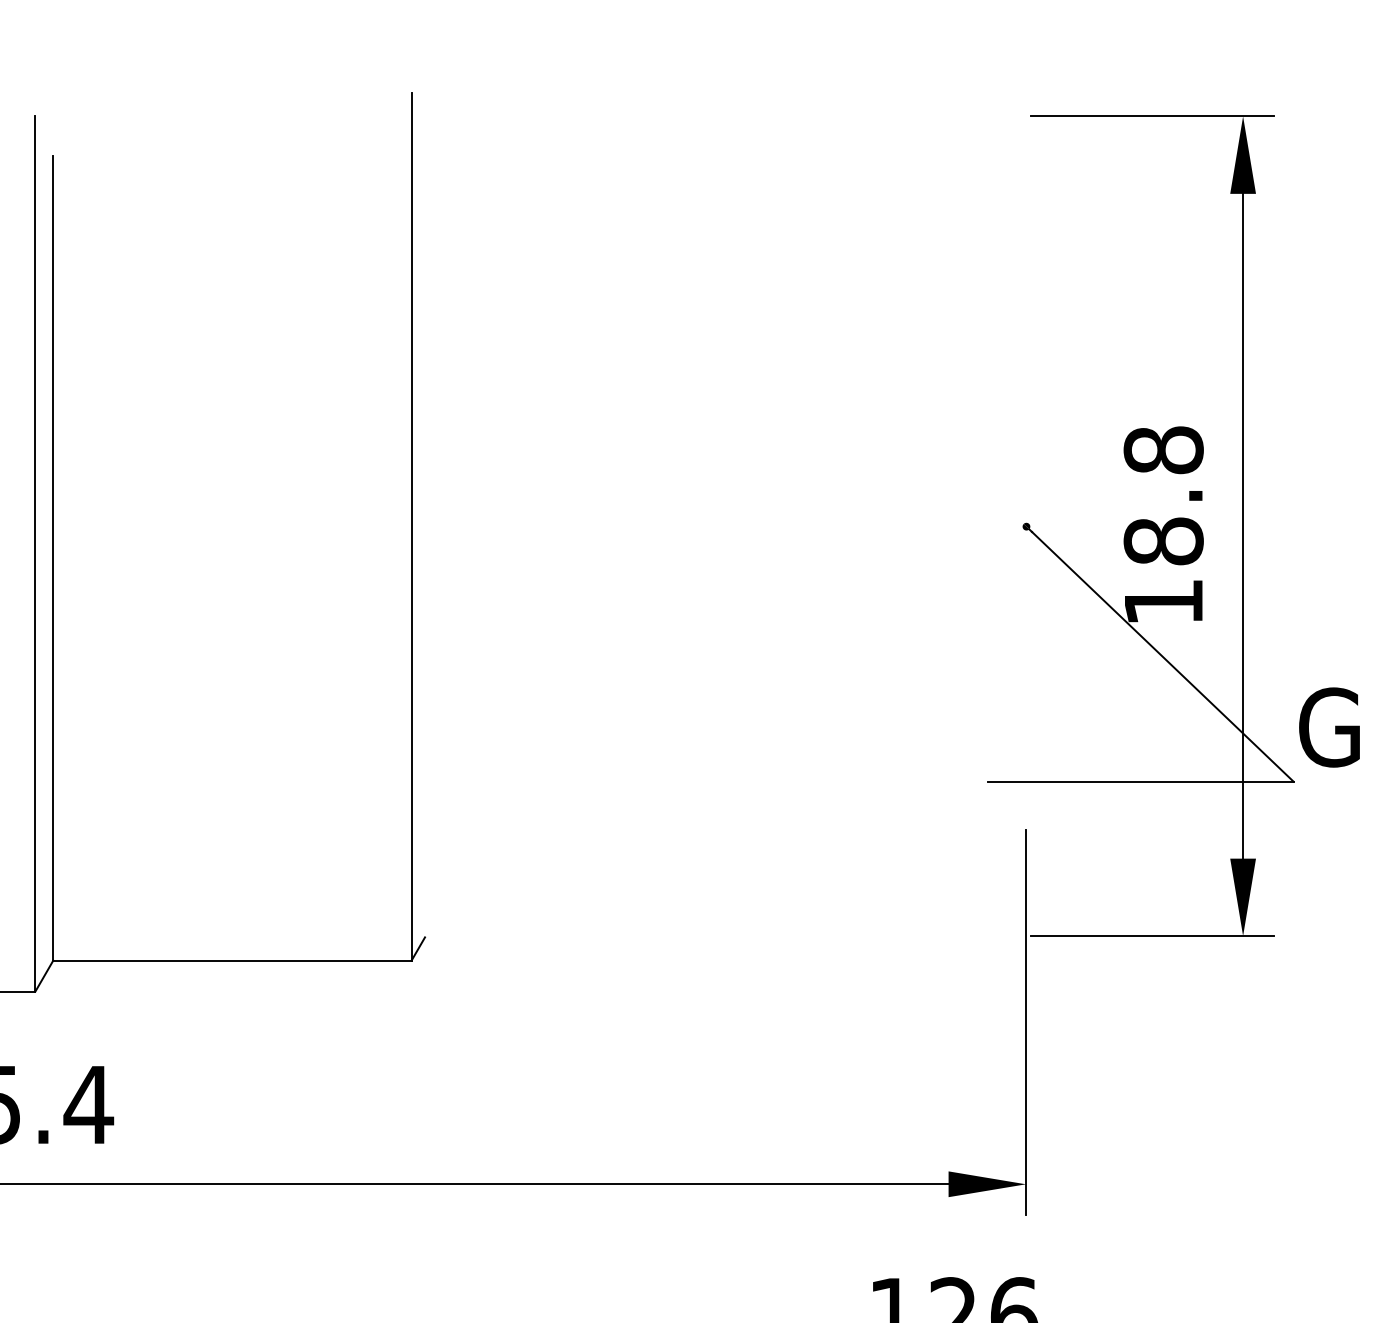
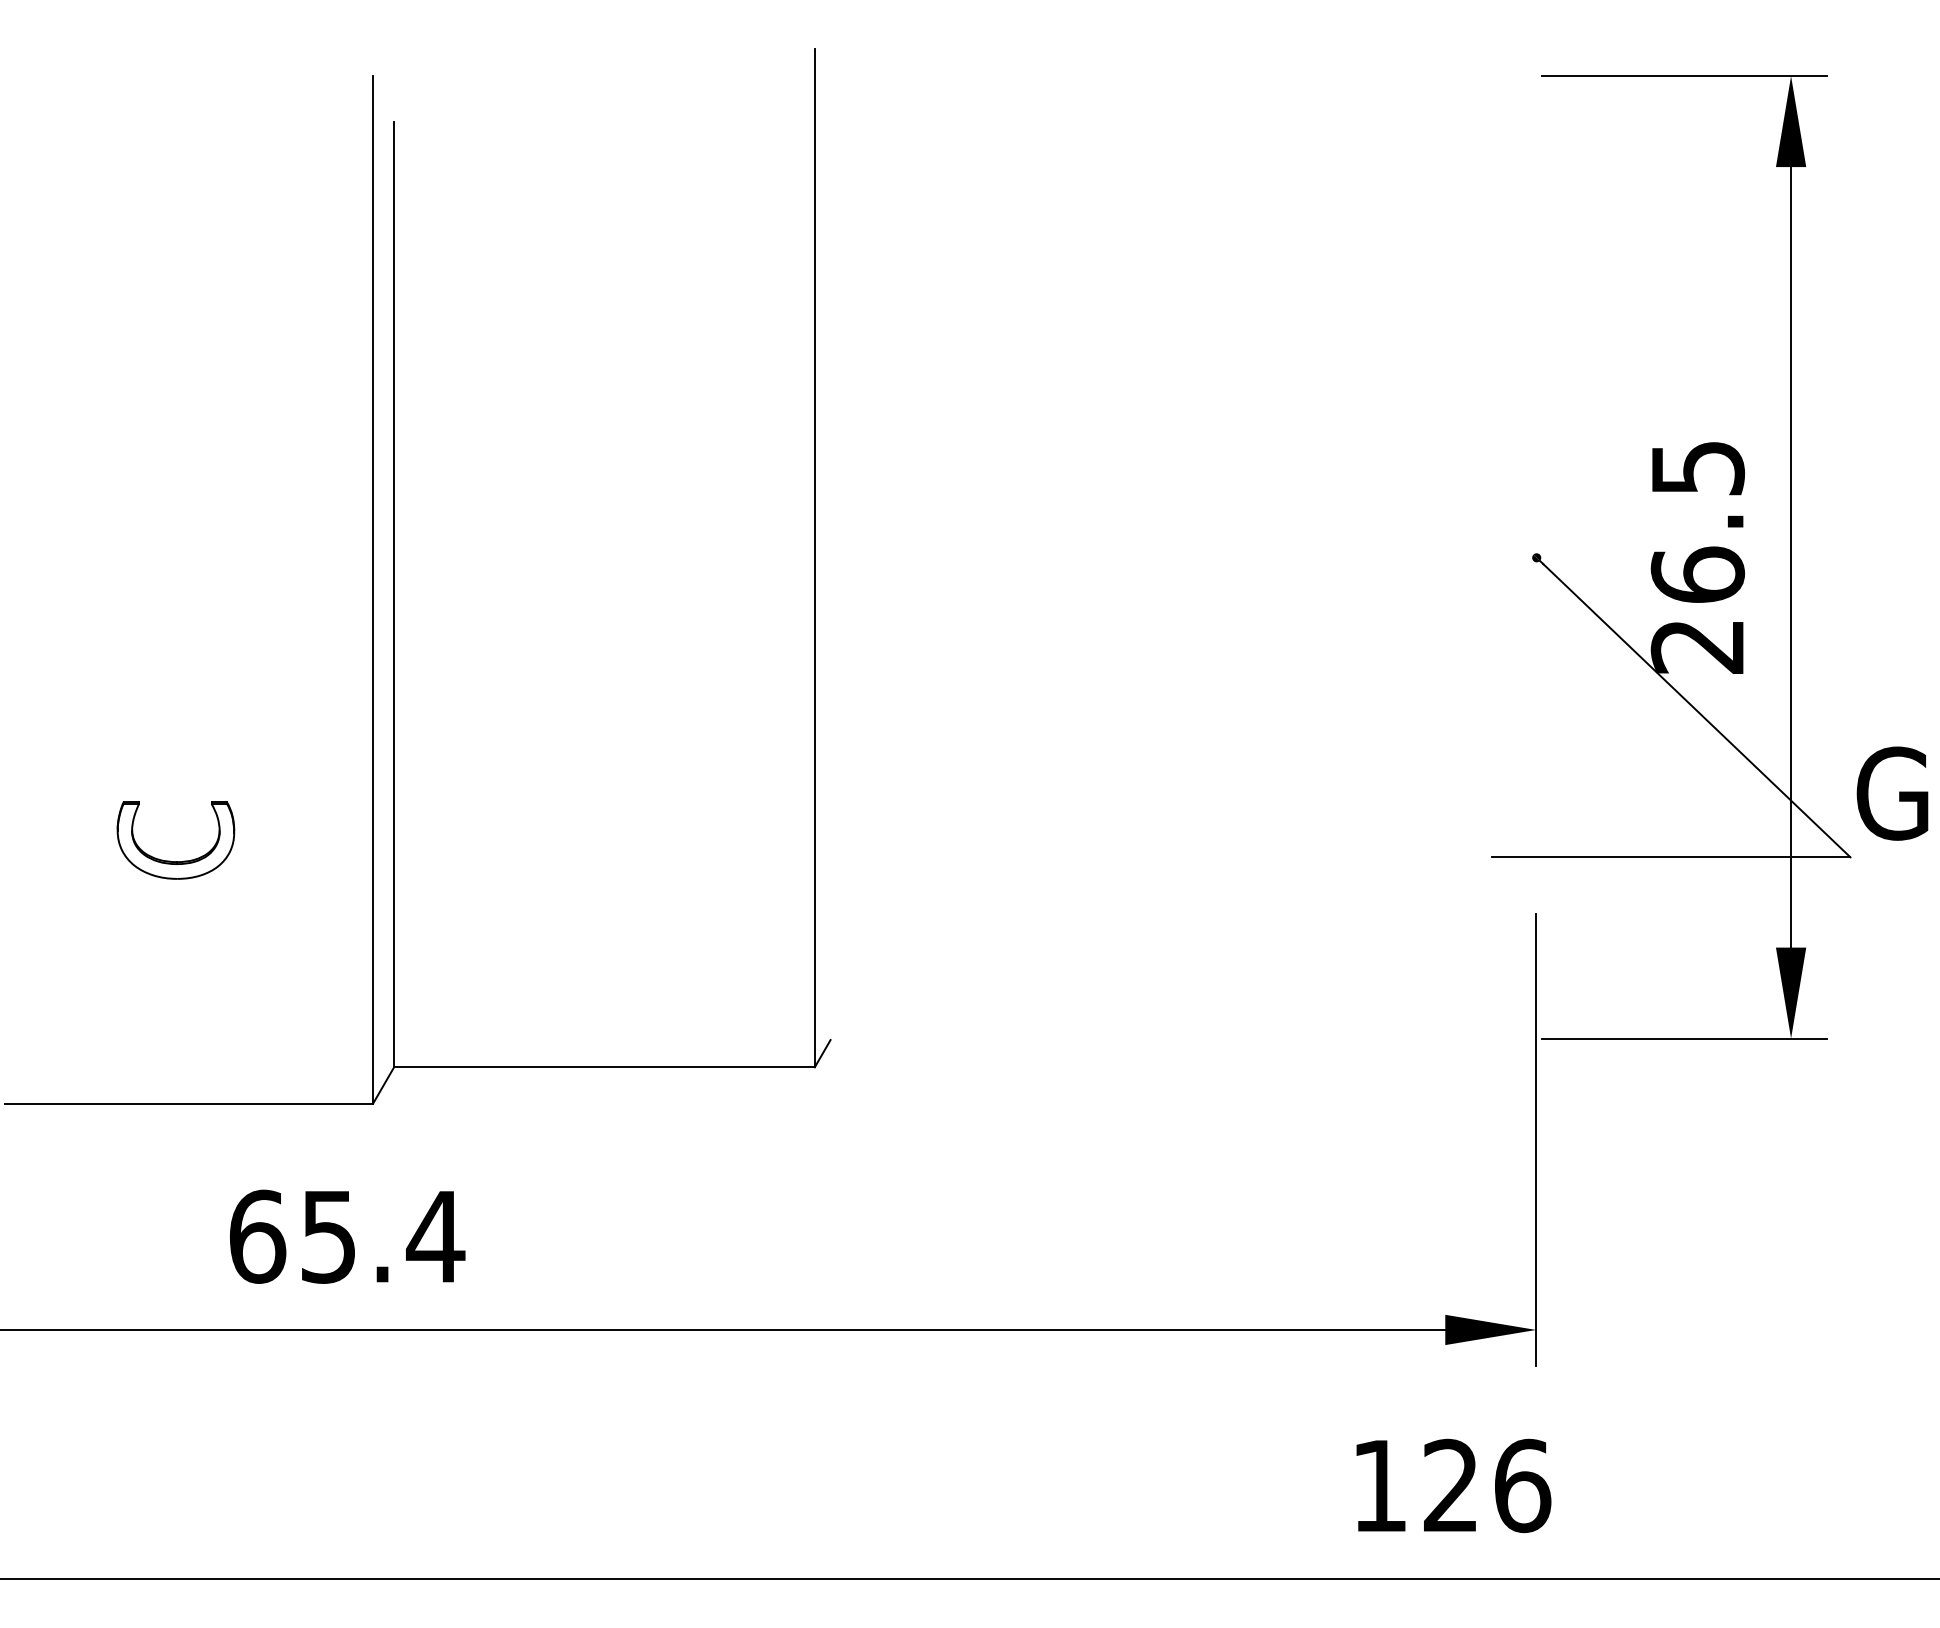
text: (1163, 525) -> (1697, 556), 18.8 -> 26.5

